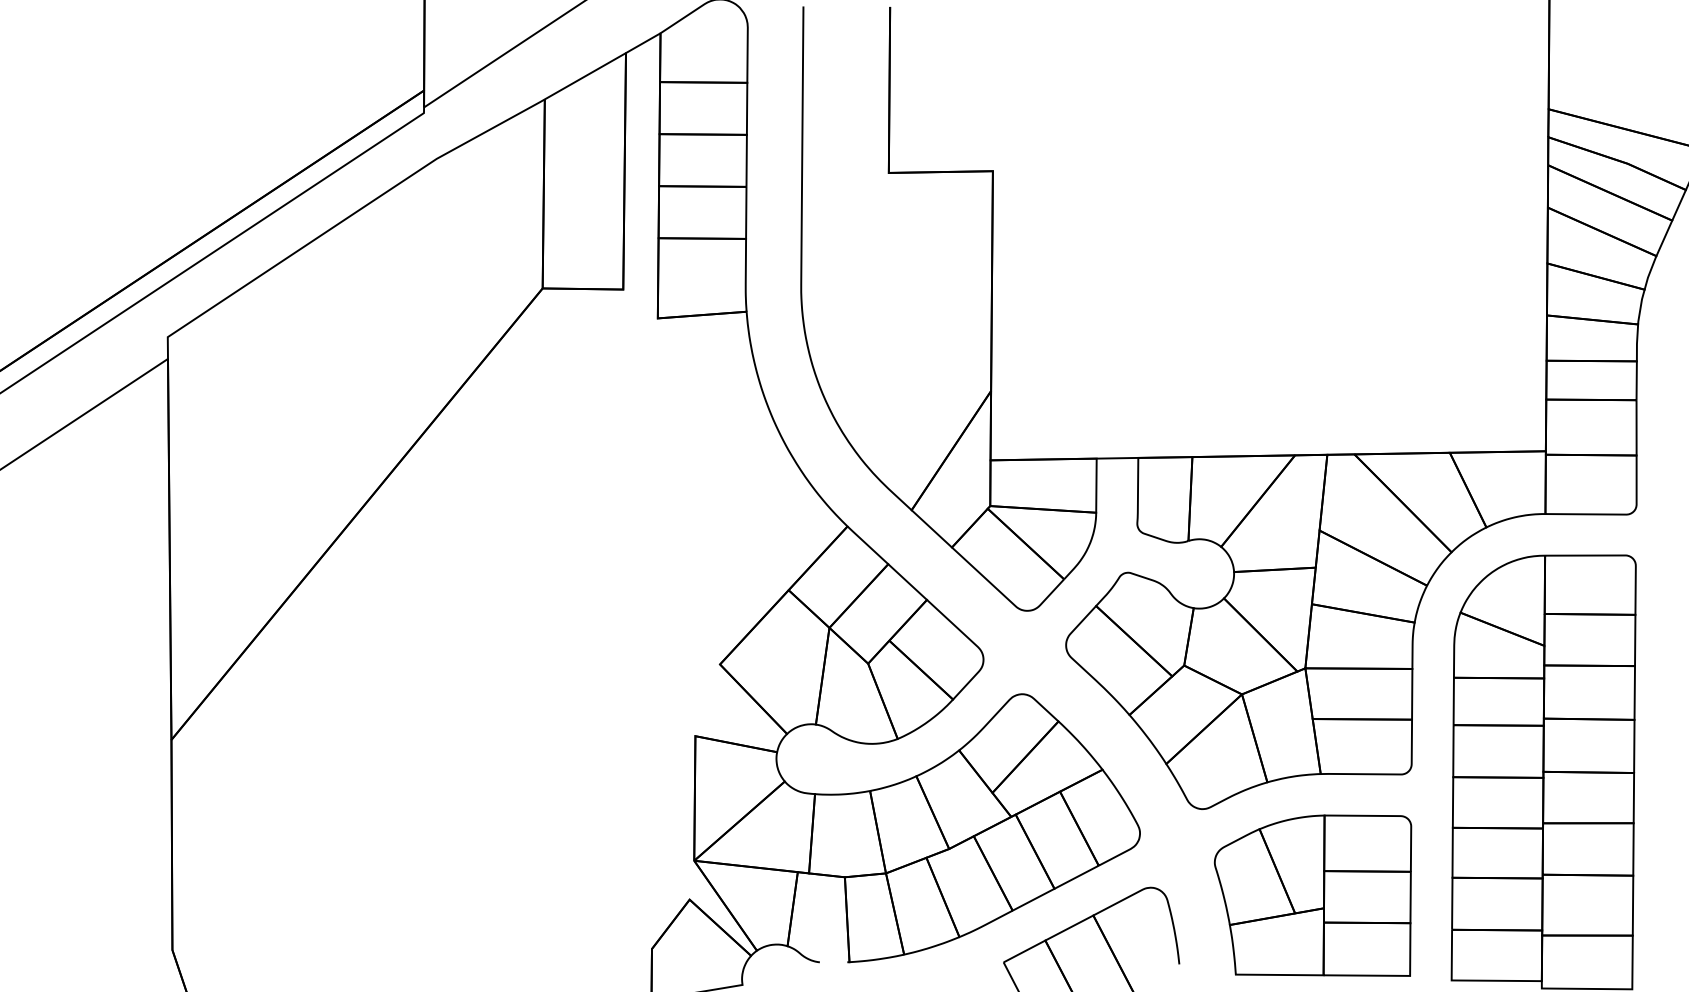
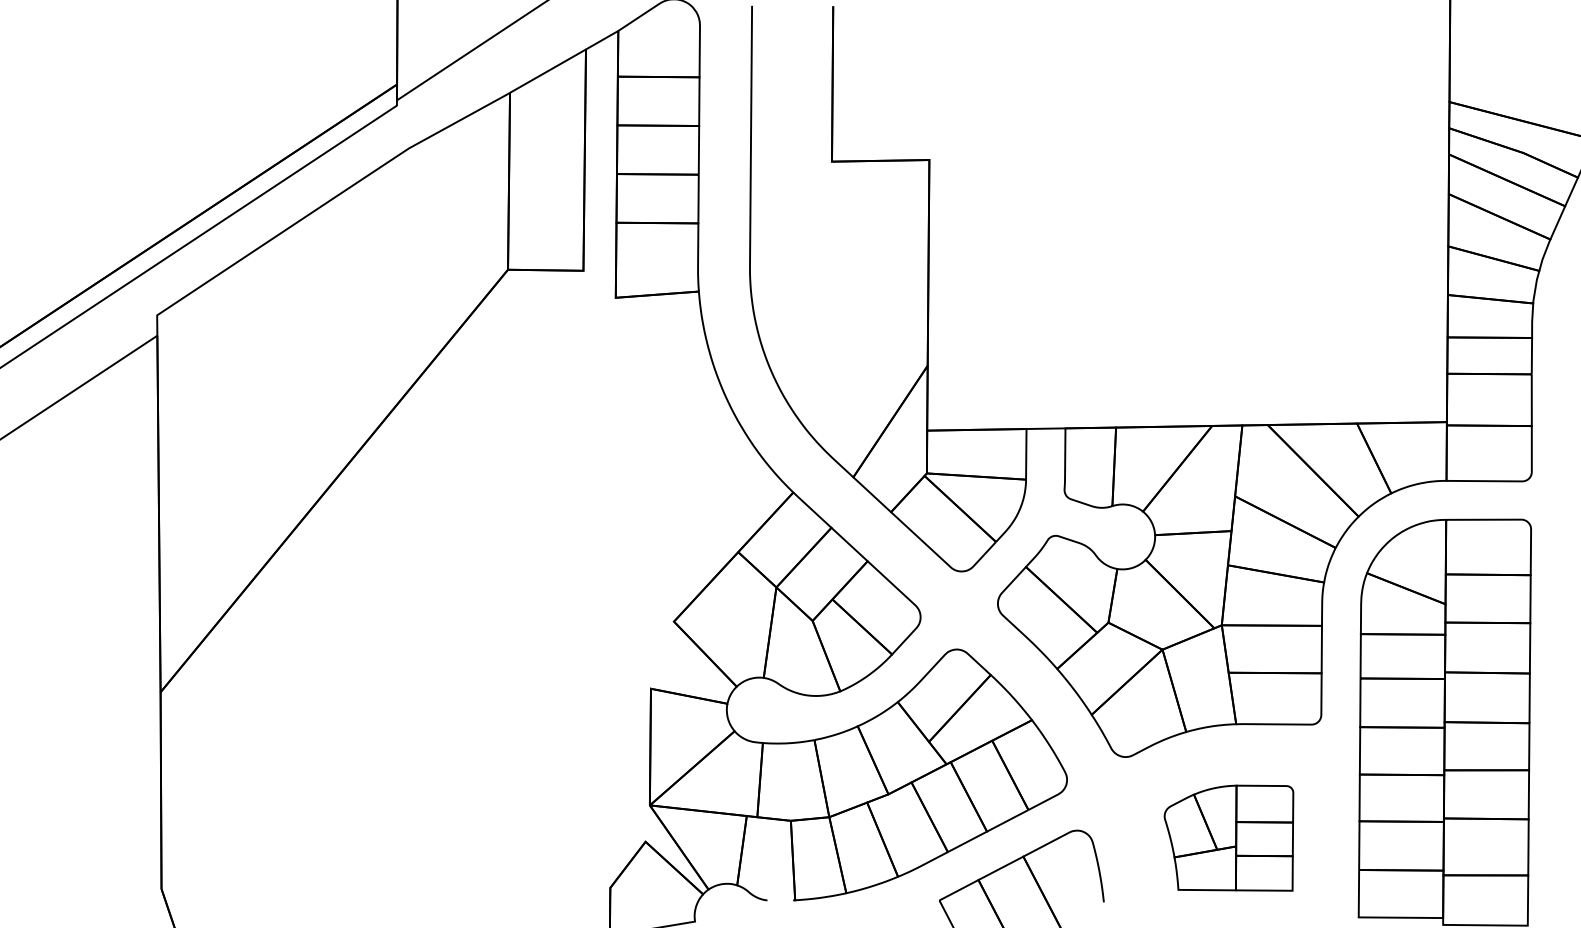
part: (1312, 896) -> (1228, 838), size x0.7

